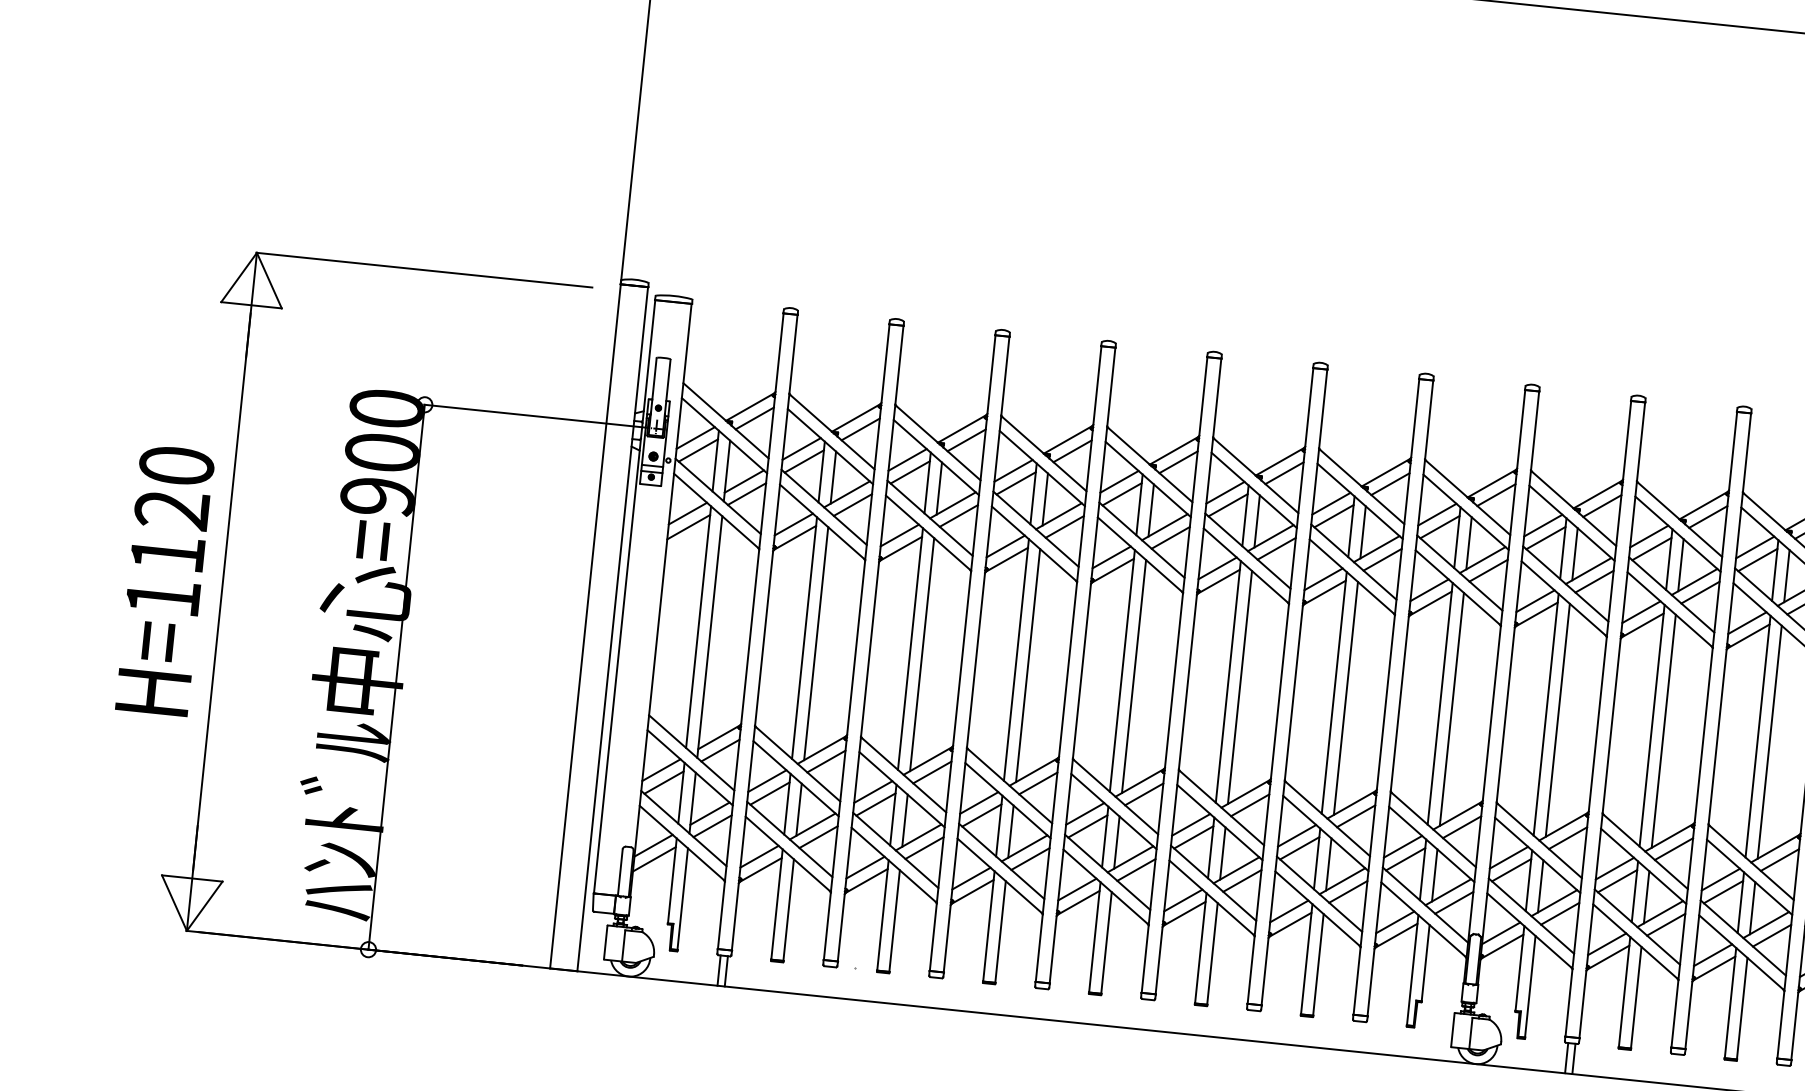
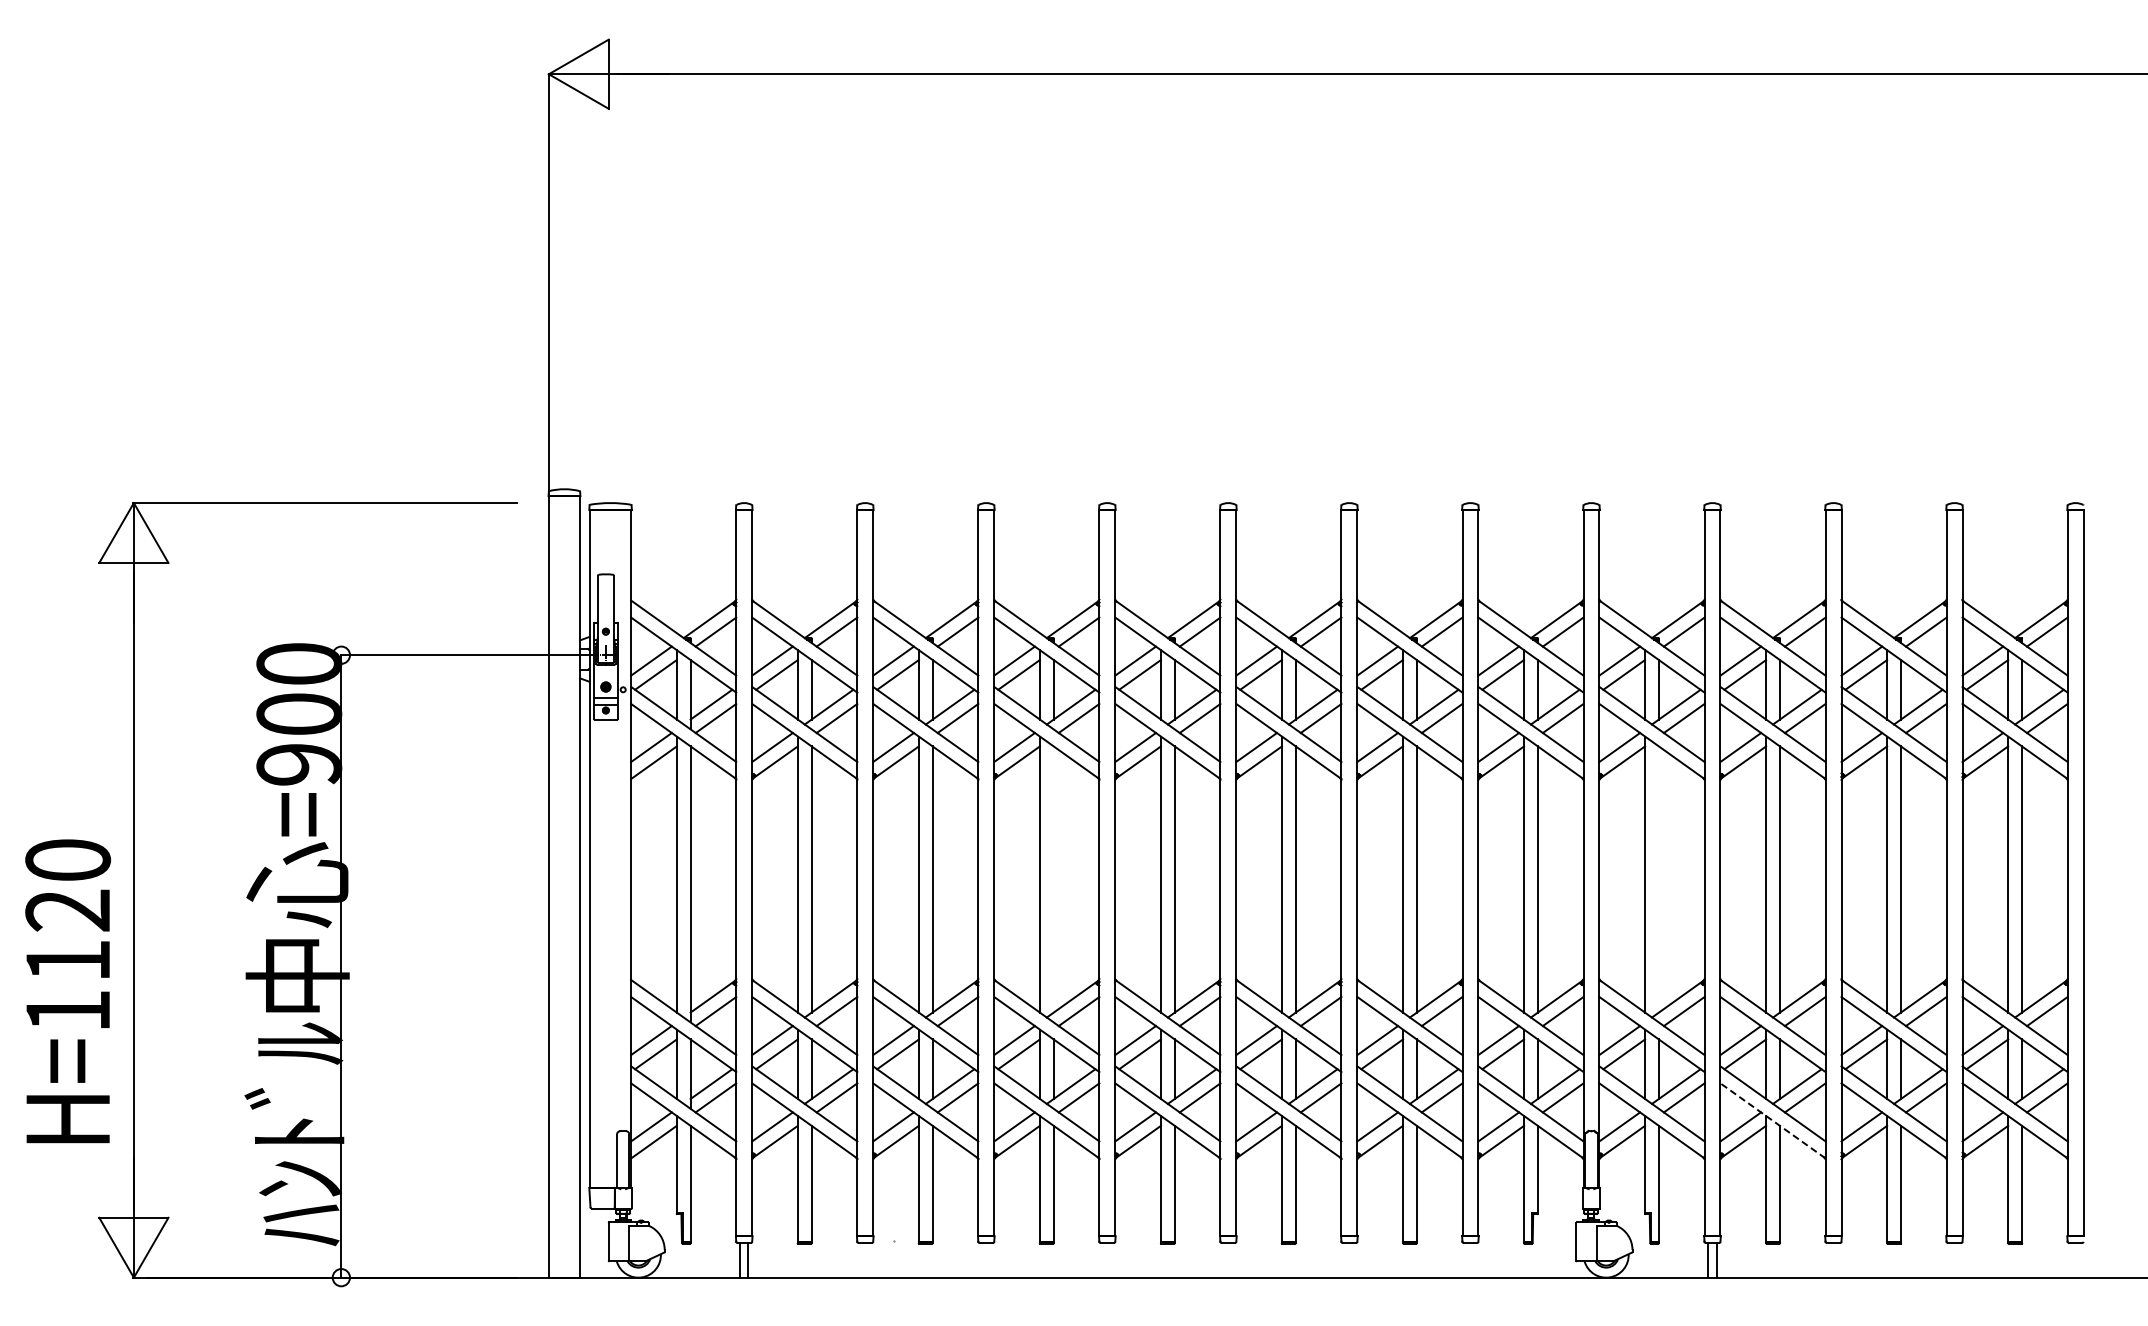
text: (165, 580) -> (68, 991), moved
line: (1027, 665) -> (1053, 879), removed
line: (1557, 720) -> (1658, 879), removed
line: (1636, 941) -> (1773, 1120), solid -> dashed

